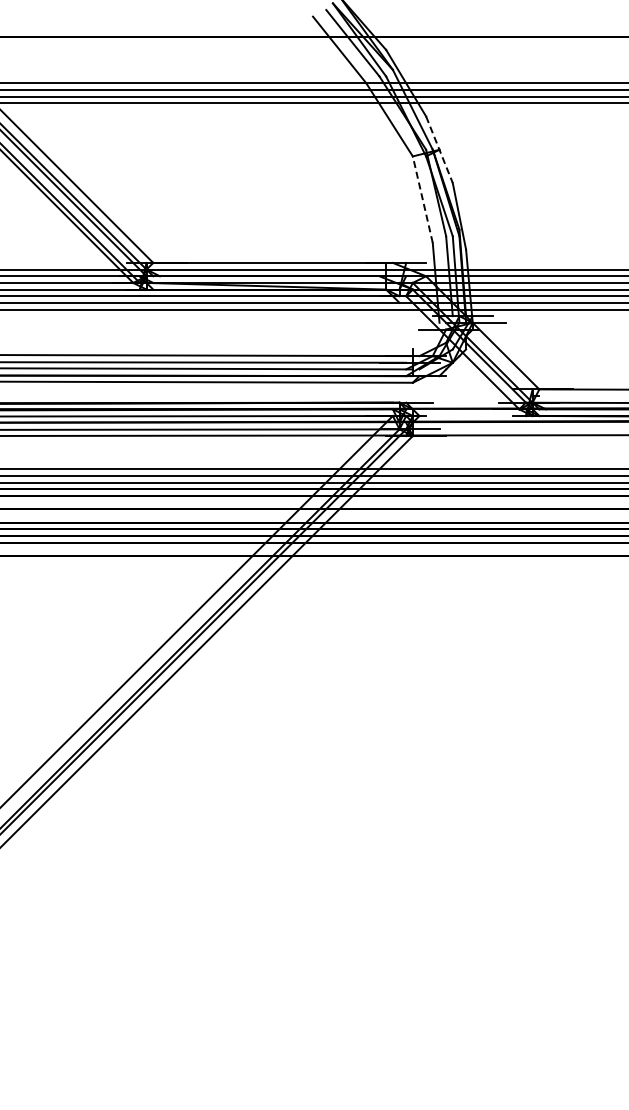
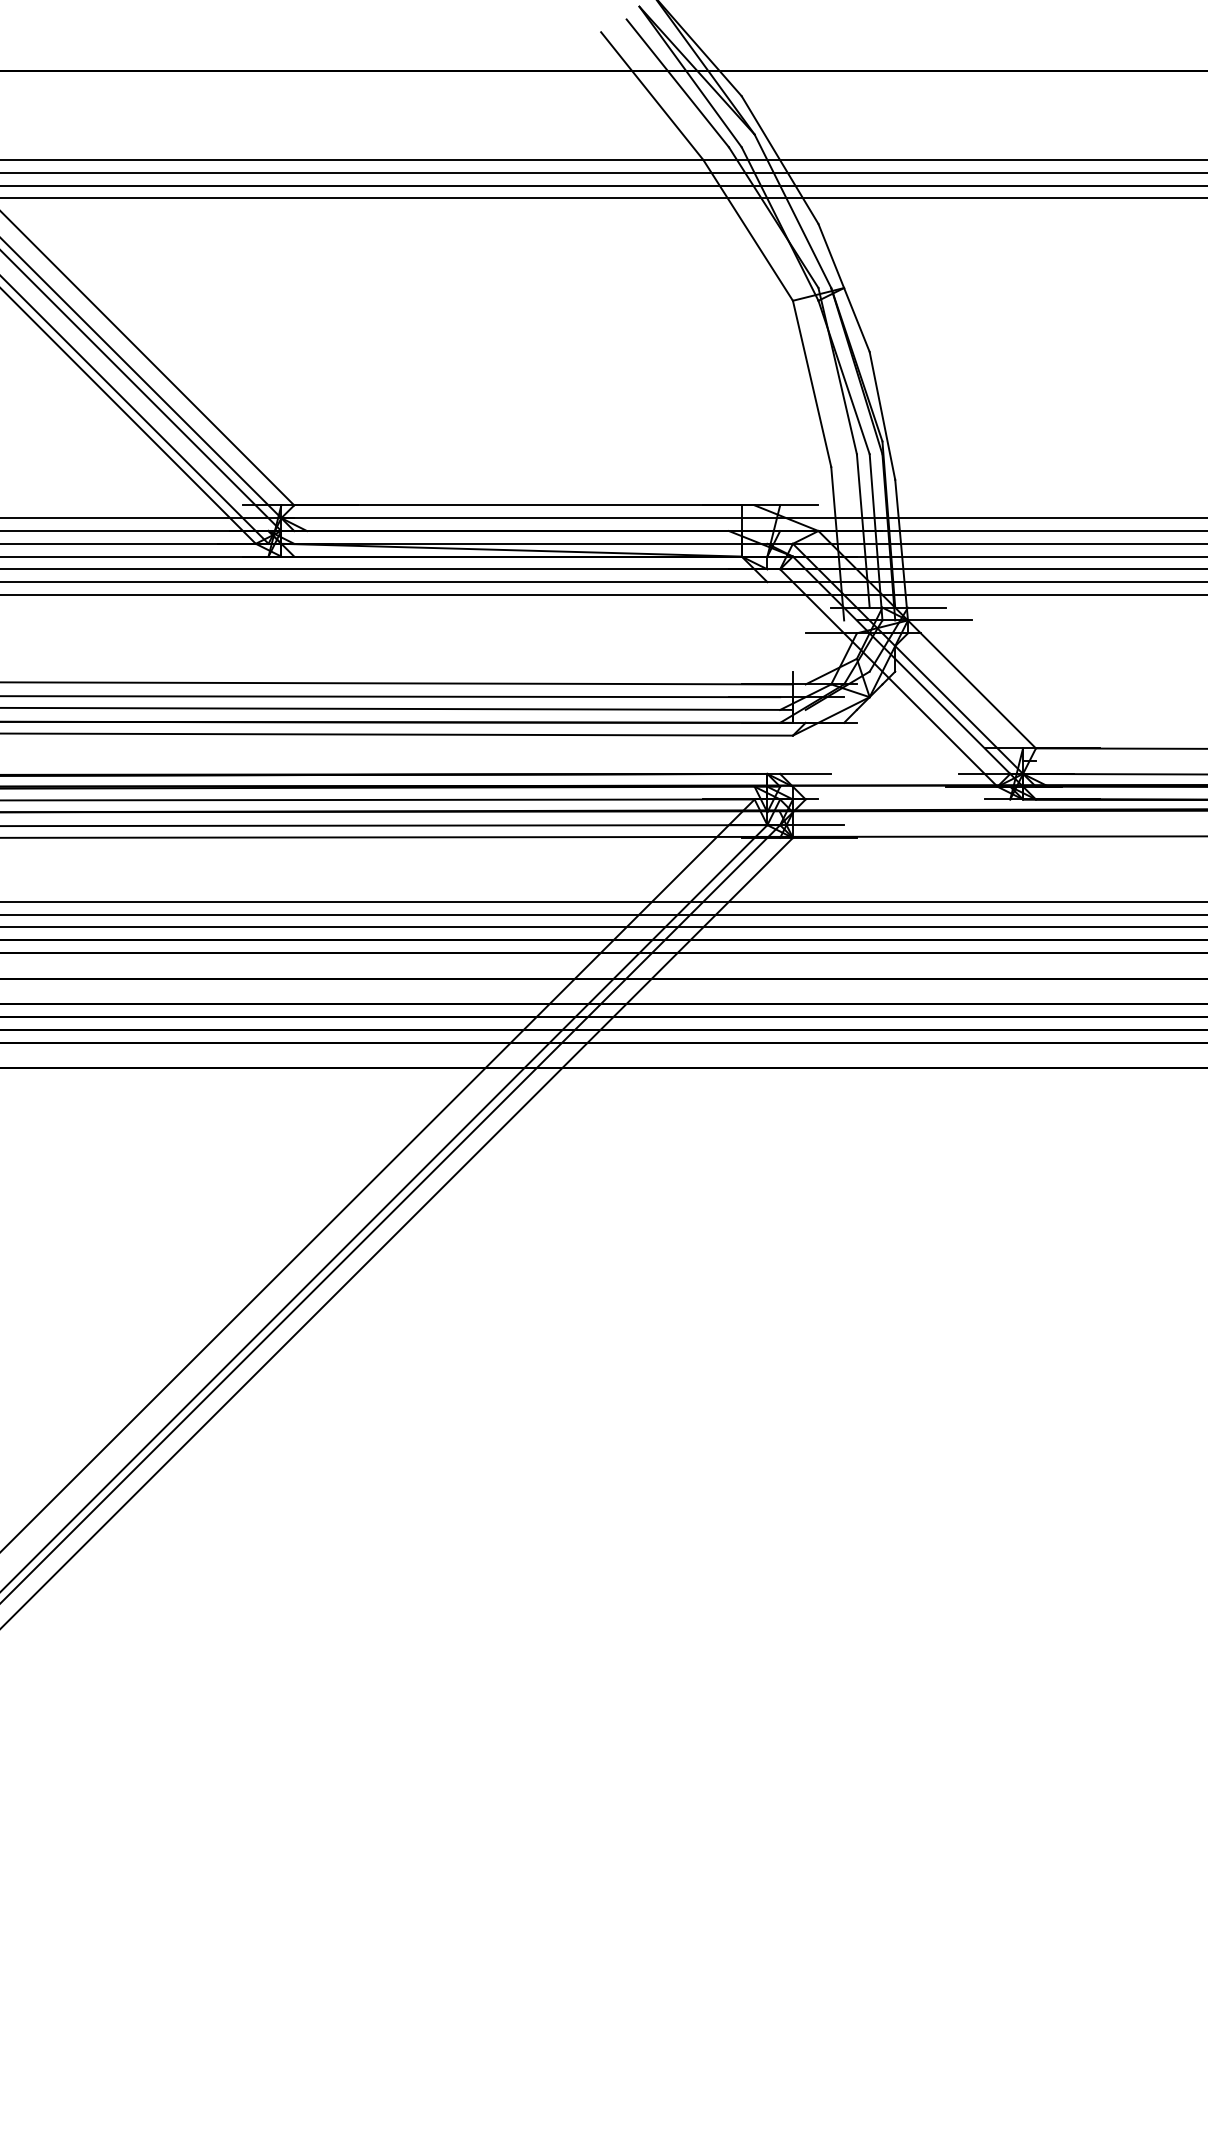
line: (439, 149) -> (844, 287), dashed -> solid
line: (422, 199) -> (811, 383), dashed -> solid

